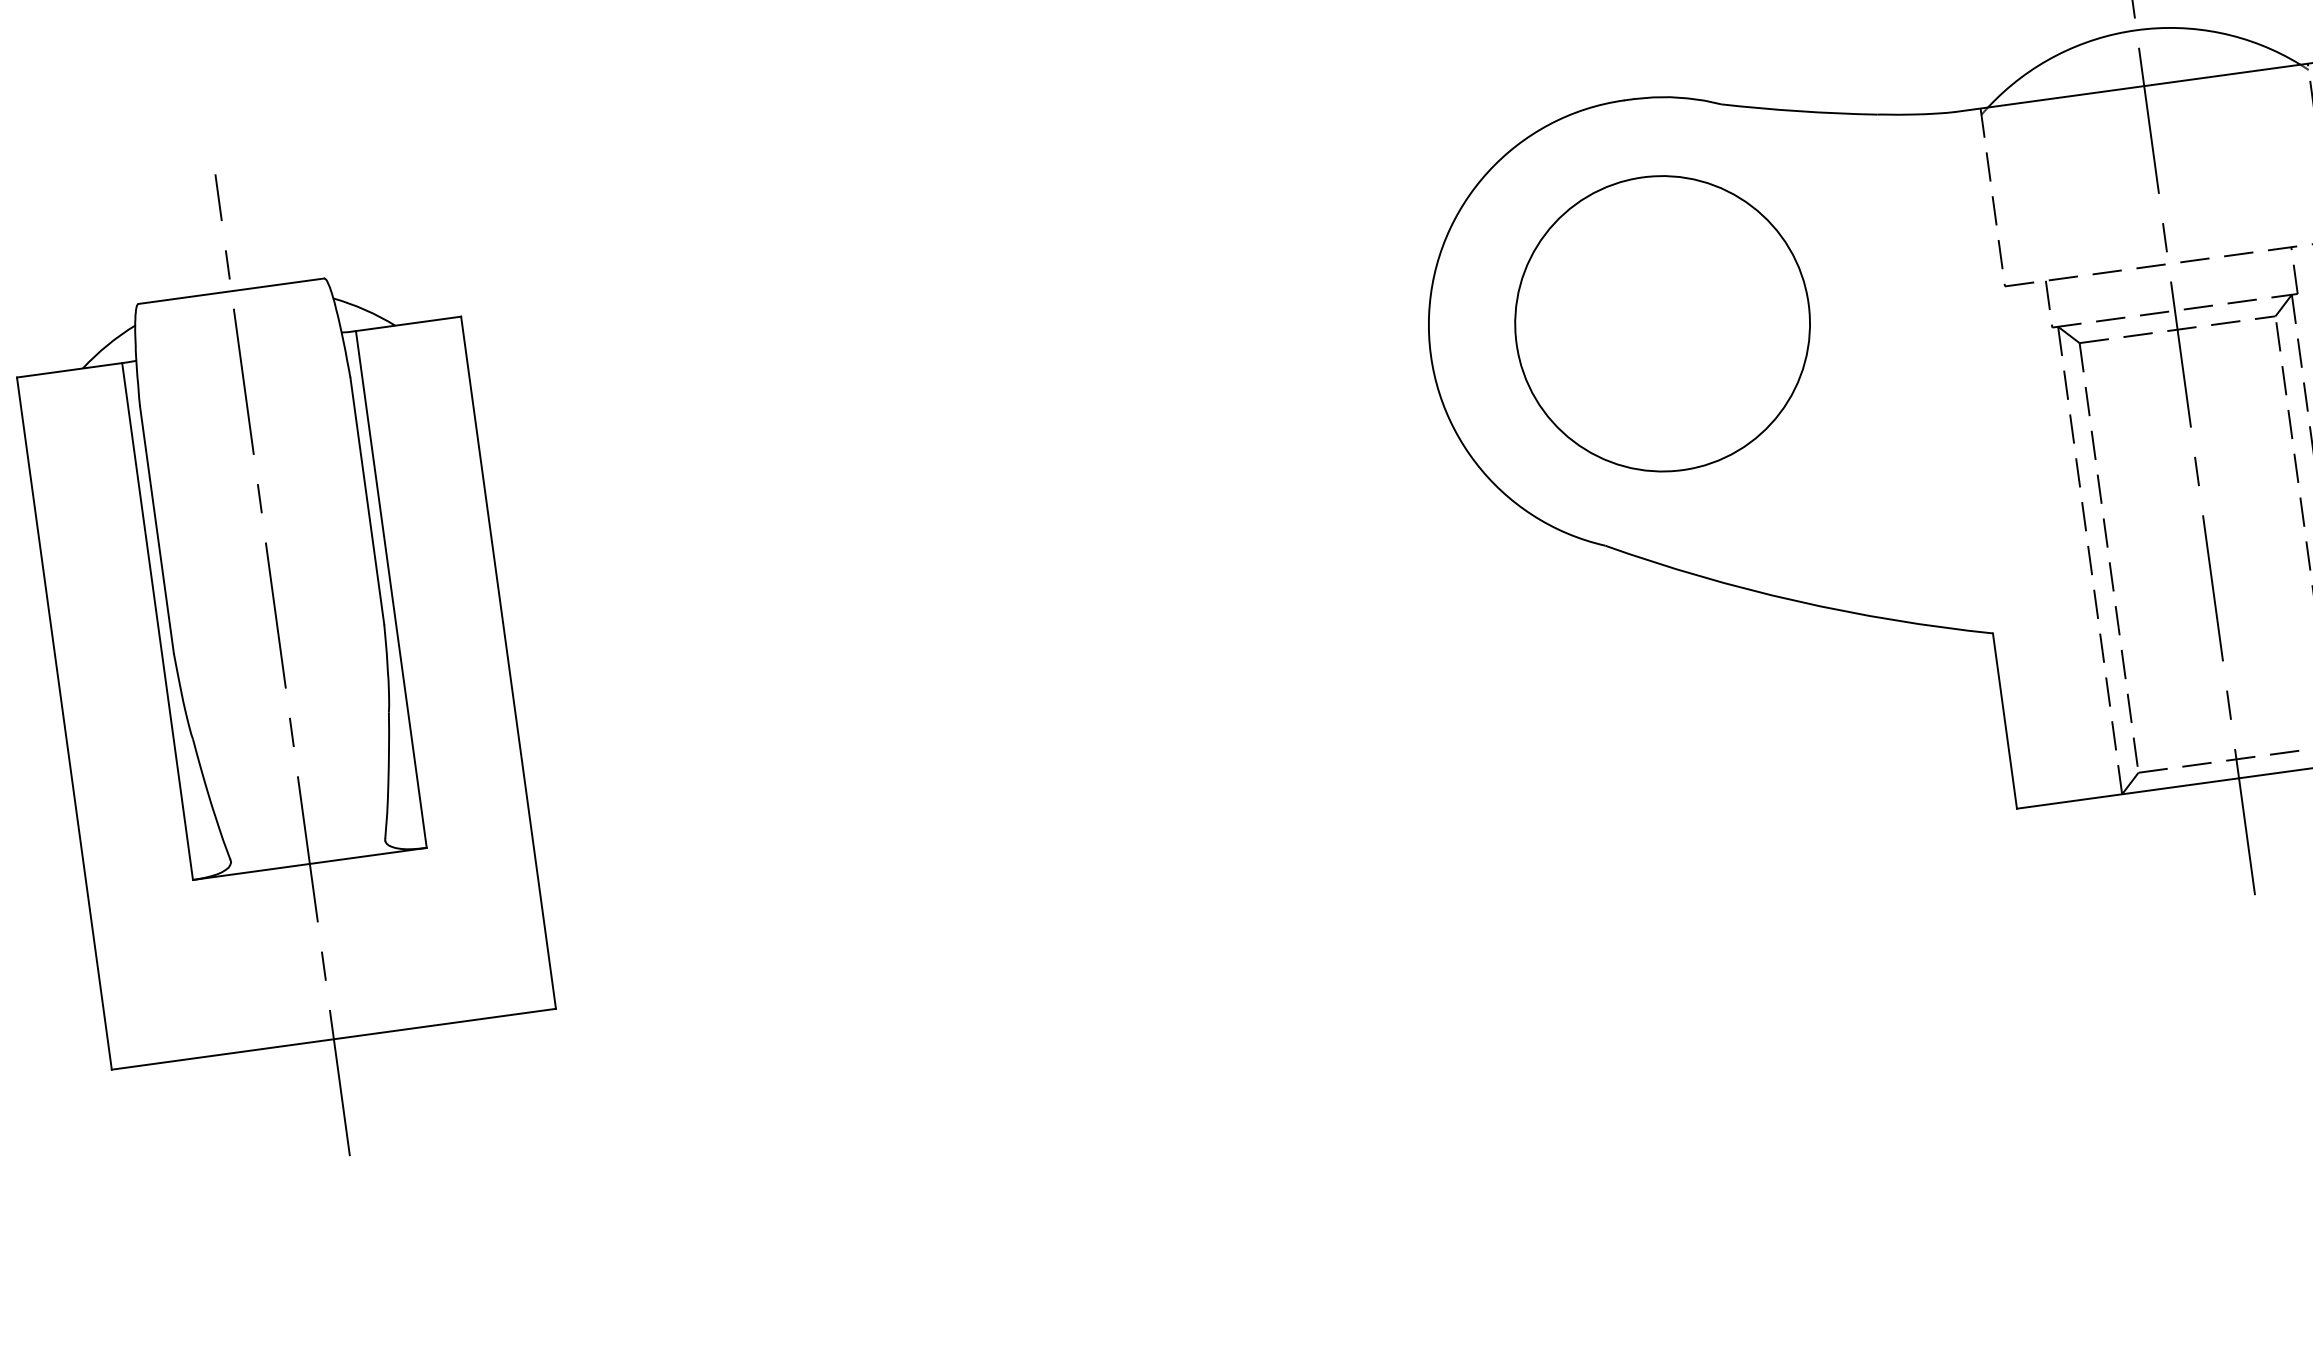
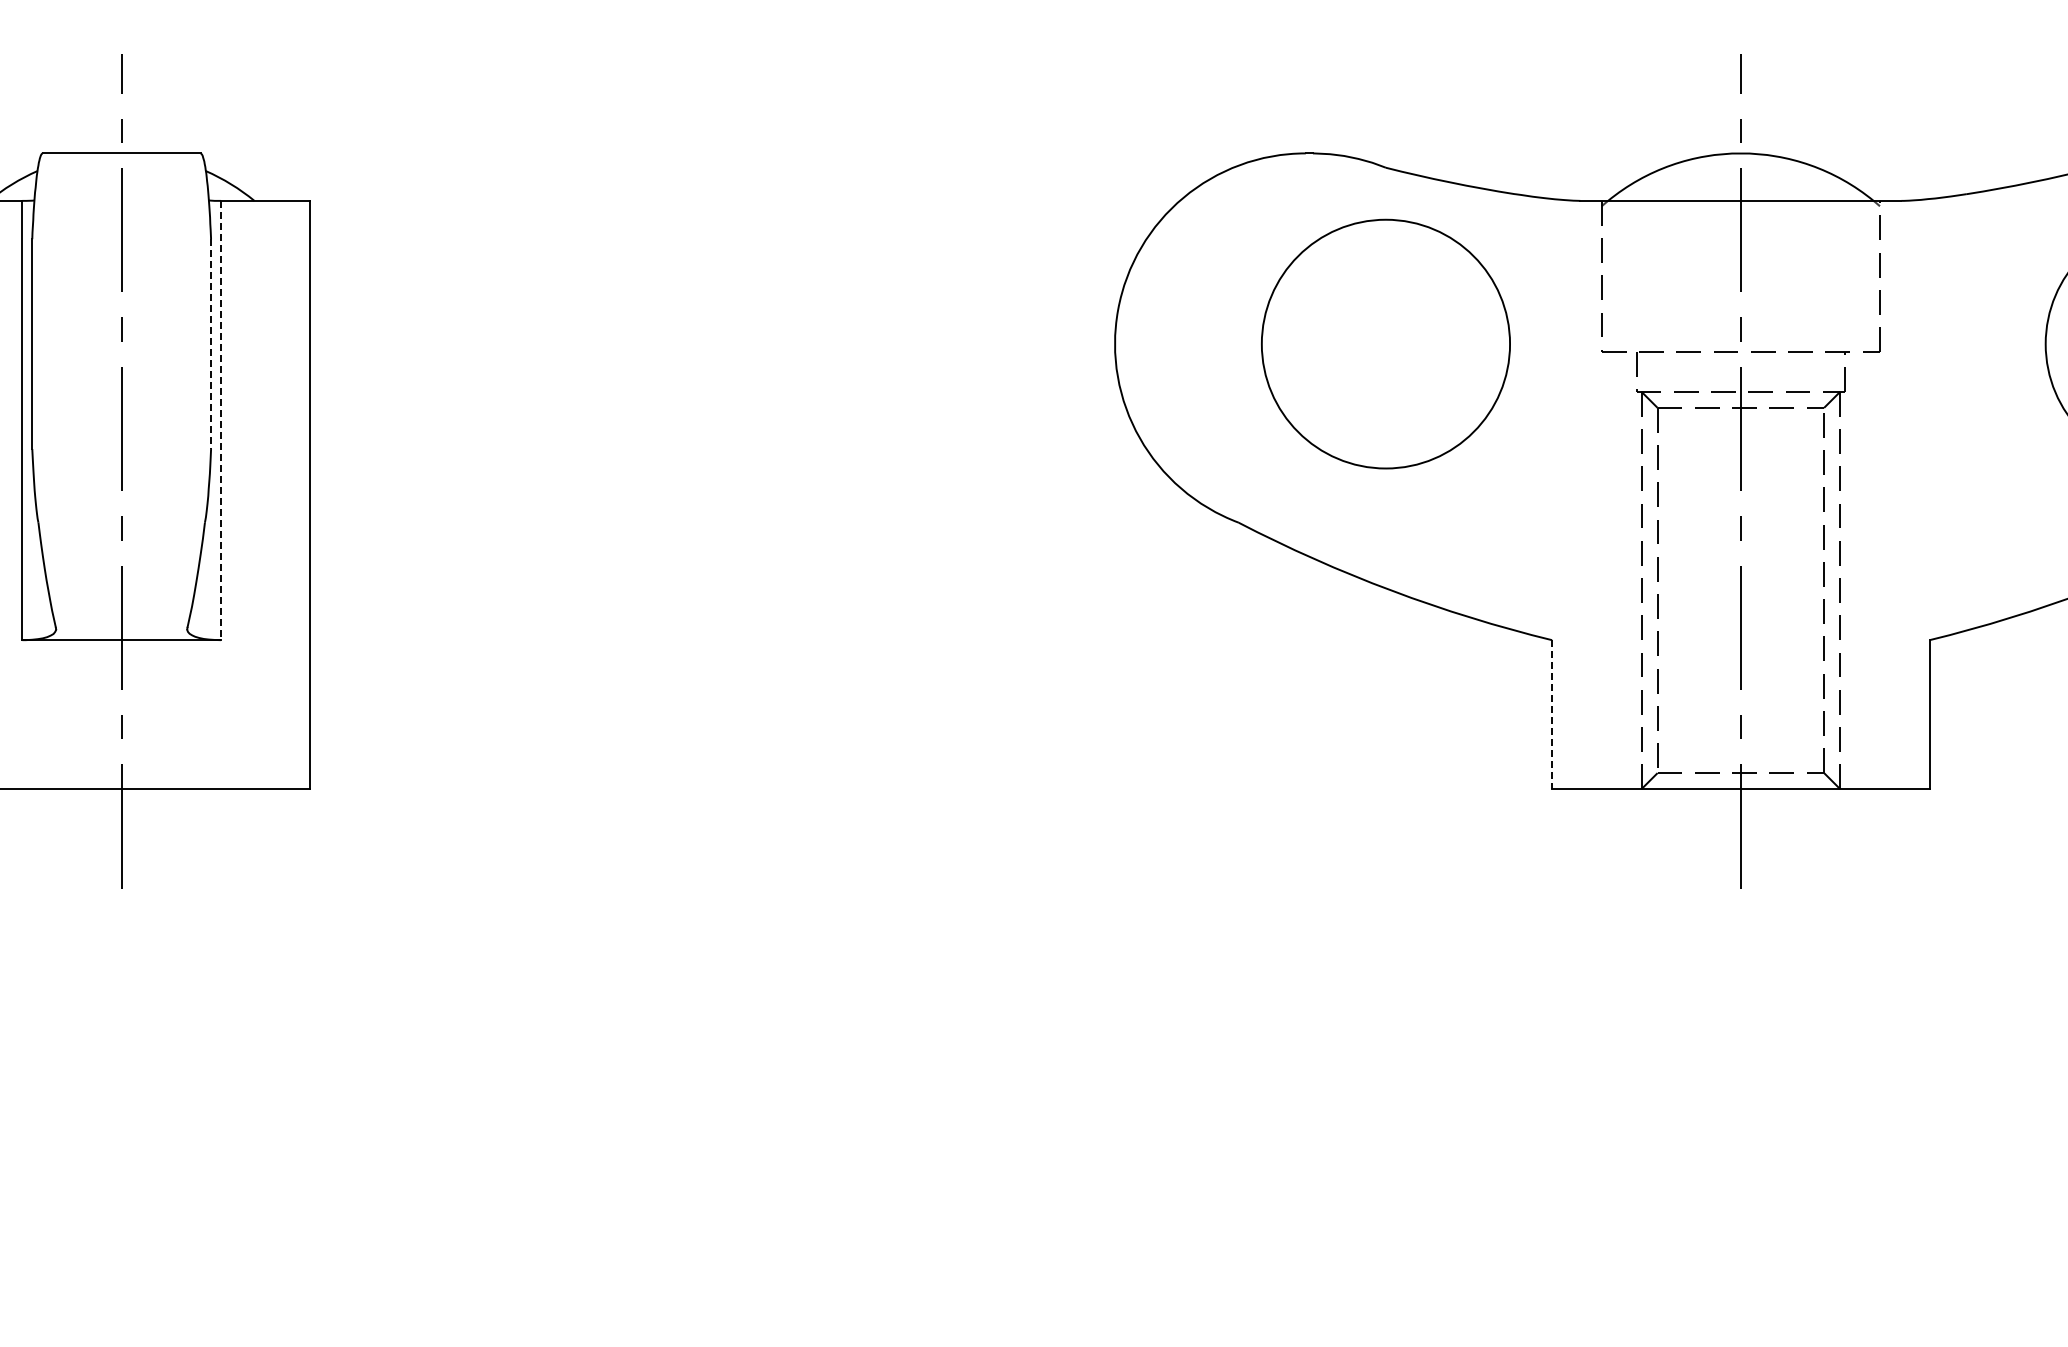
part: (1662, 323) -> (1385, 343), moved
line: (367, 501) -> (211, 344), solid -> dashed
line: (391, 589) -> (221, 420), solid -> dashed
line: (2005, 720) -> (1552, 714), solid -> dashed

